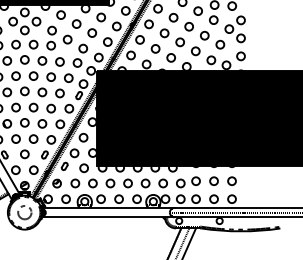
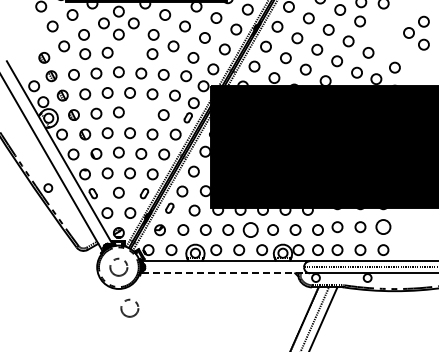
part: (235, 28) -> (416, 32), moved
circle: (33, 44) -> (129, 52), removed
circle: (42, 92) -> (141, 113), removed
circle: (232, 181) -> (383, 227), size x1.4
circle: (127, 183) -> (250, 229), size x1.4
line: (107, 217) -> (224, 273), solid -> dashed
circle: (33, 244) -> (129, 307), added

